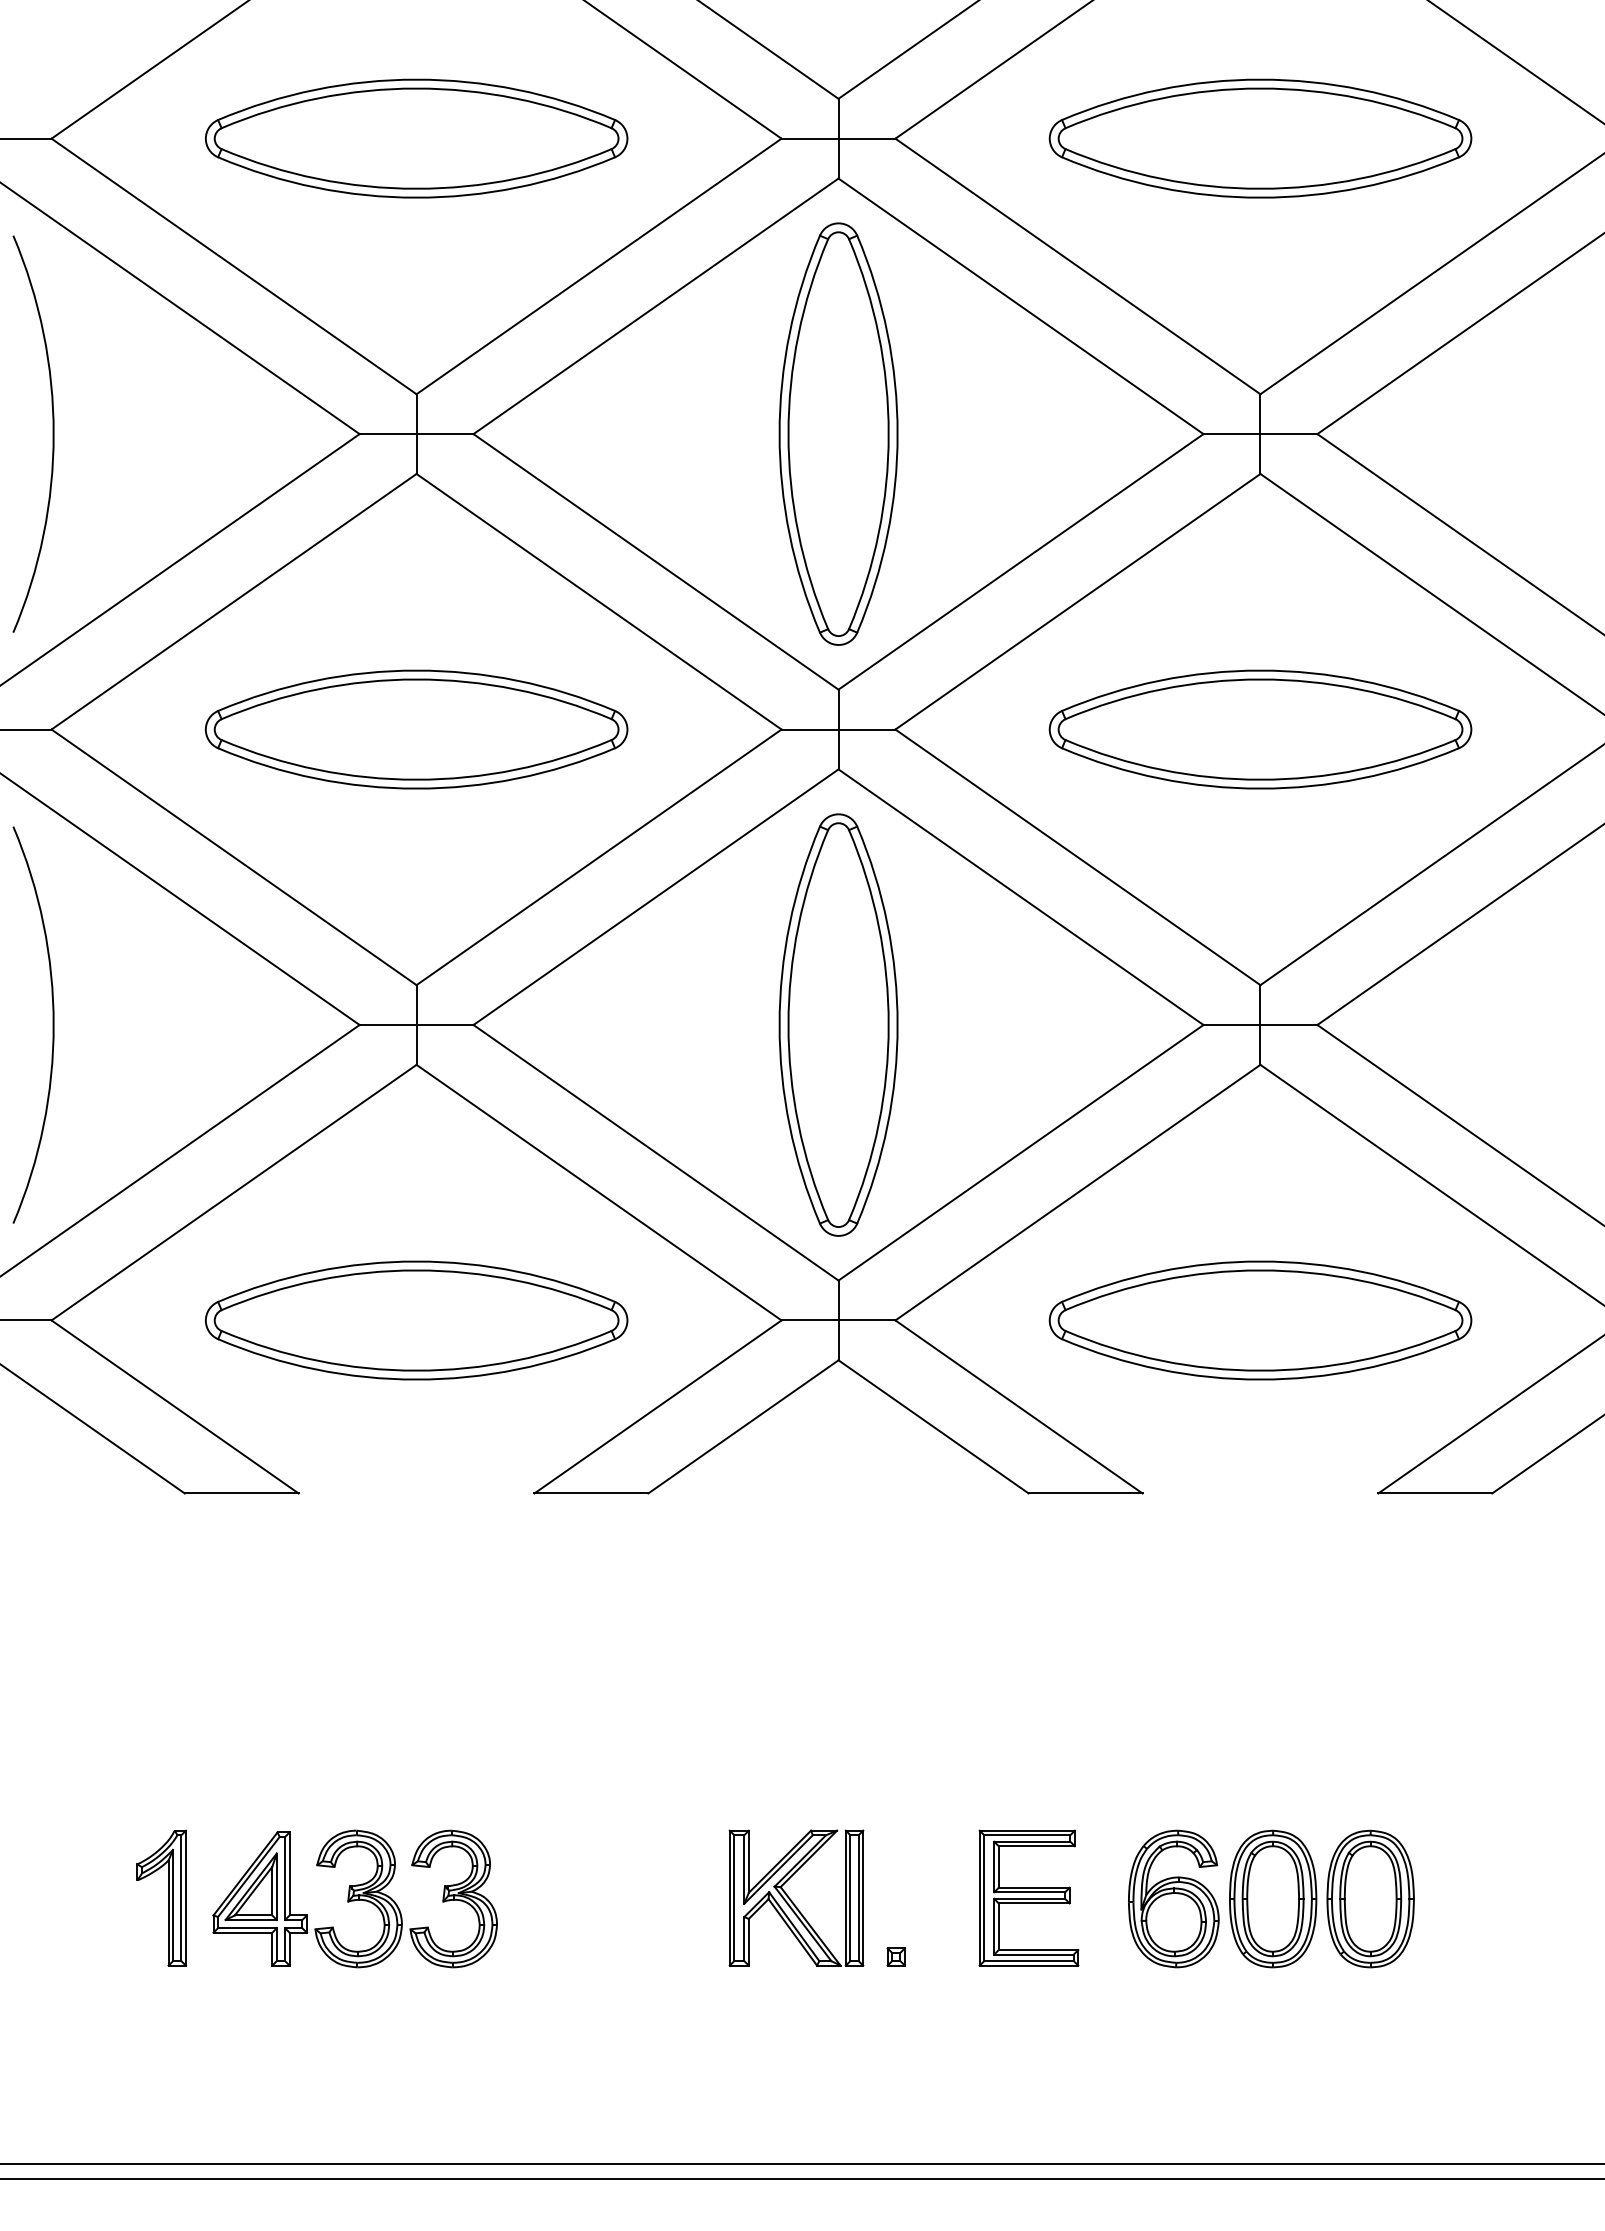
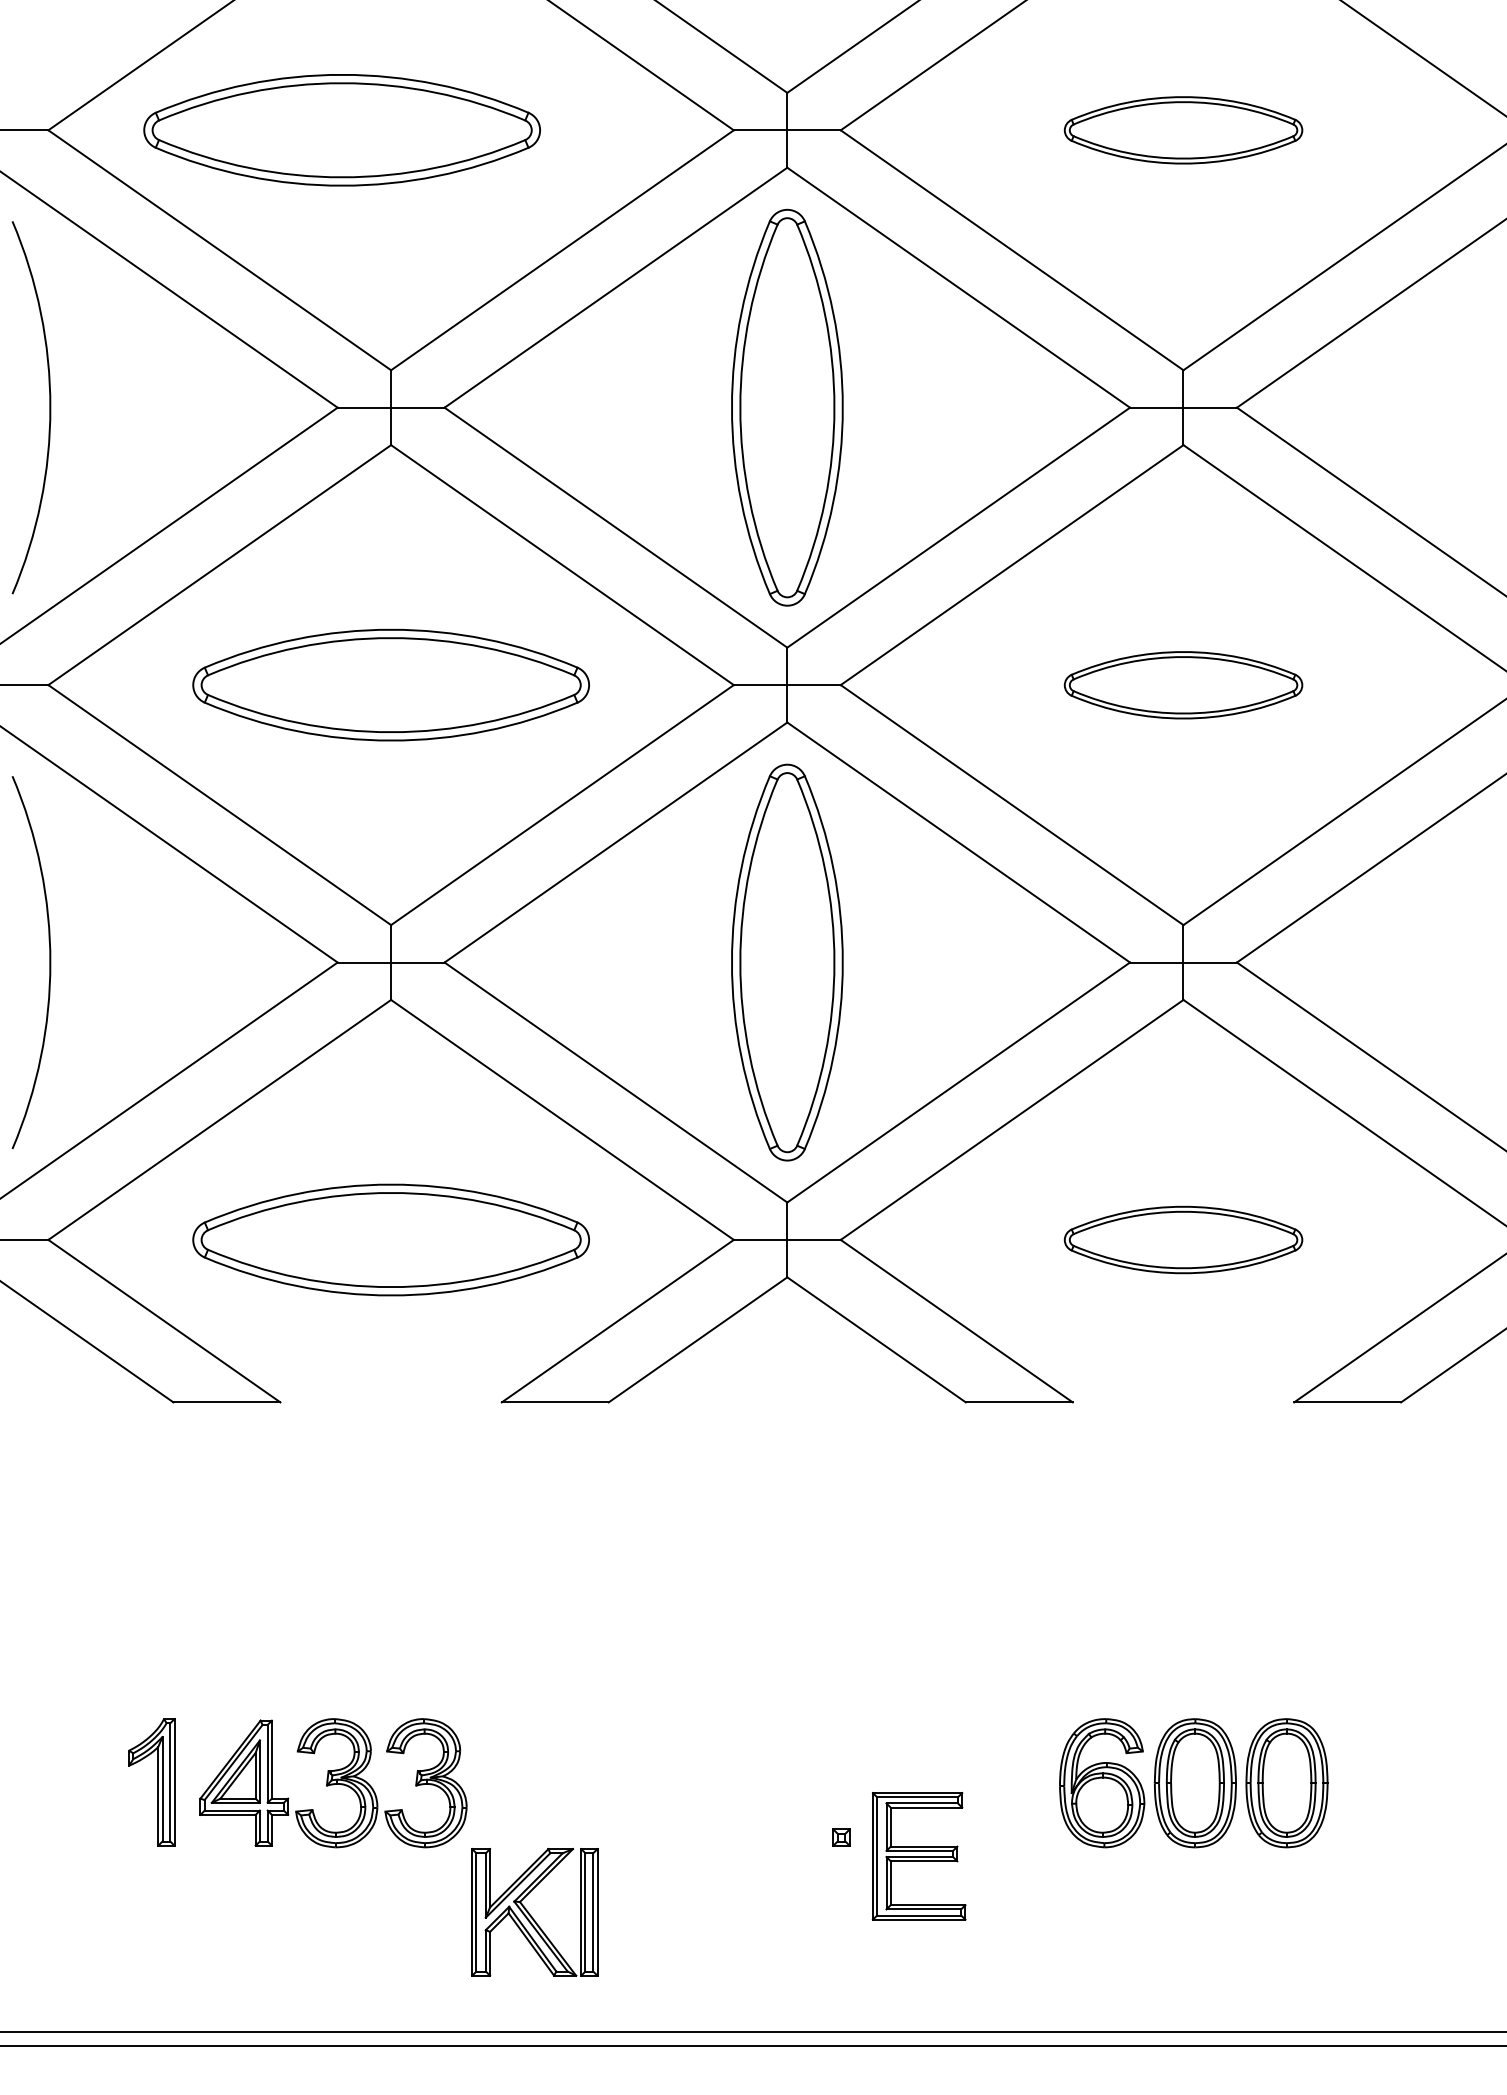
part: (415, 138) -> (341, 130), moved
part: (1260, 138) -> (1183, 130), size x0.6
part: (1260, 729) -> (1183, 685), size x0.6
part: (1260, 1319) -> (1183, 1239), size x0.6
part: (796, 1898) -> (534, 1912), moved
part: (1028, 1898) -> (918, 1856), moved

